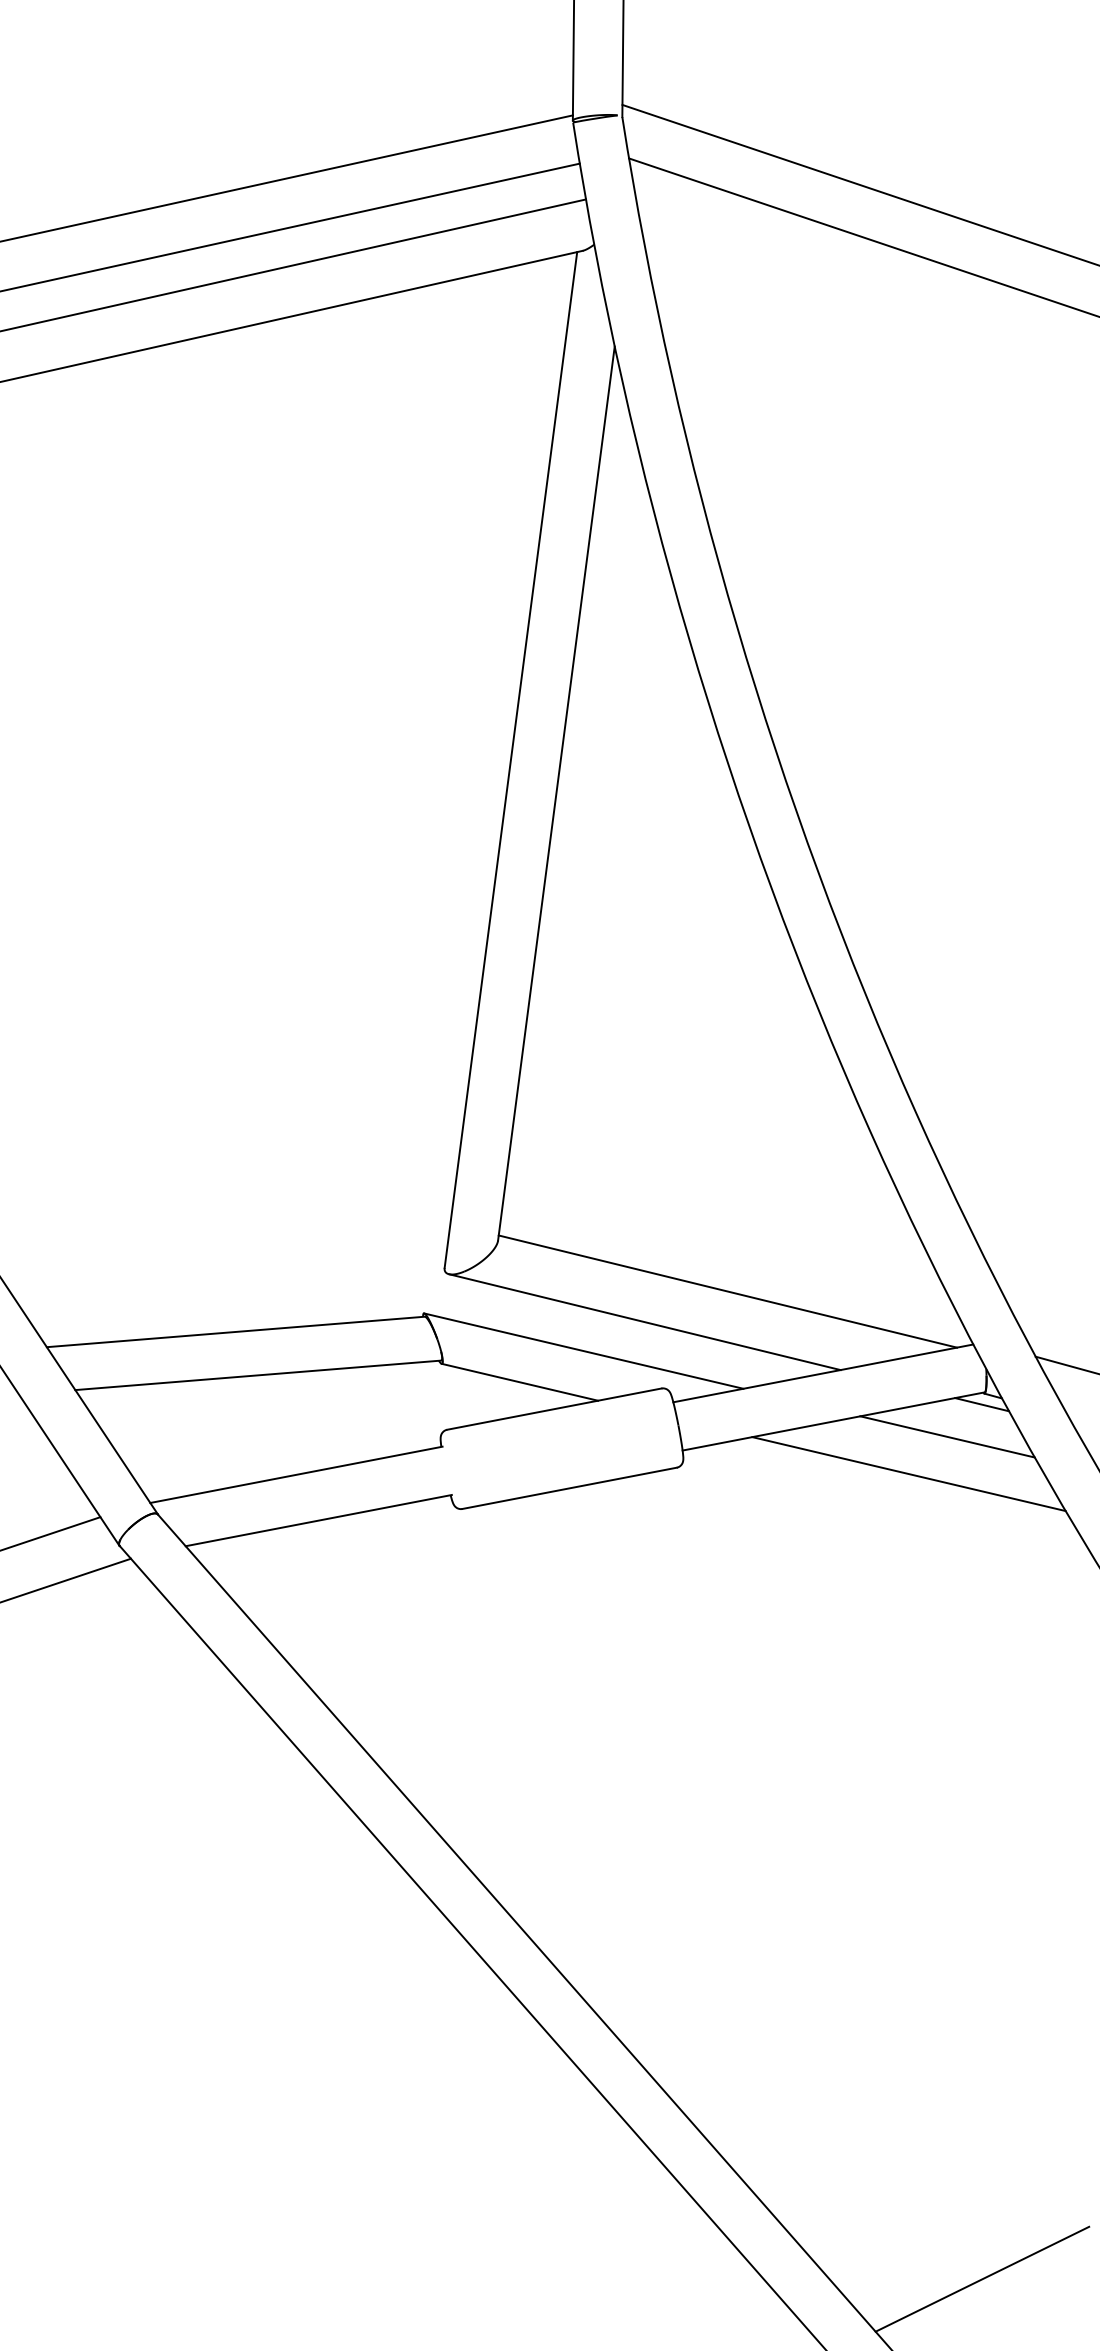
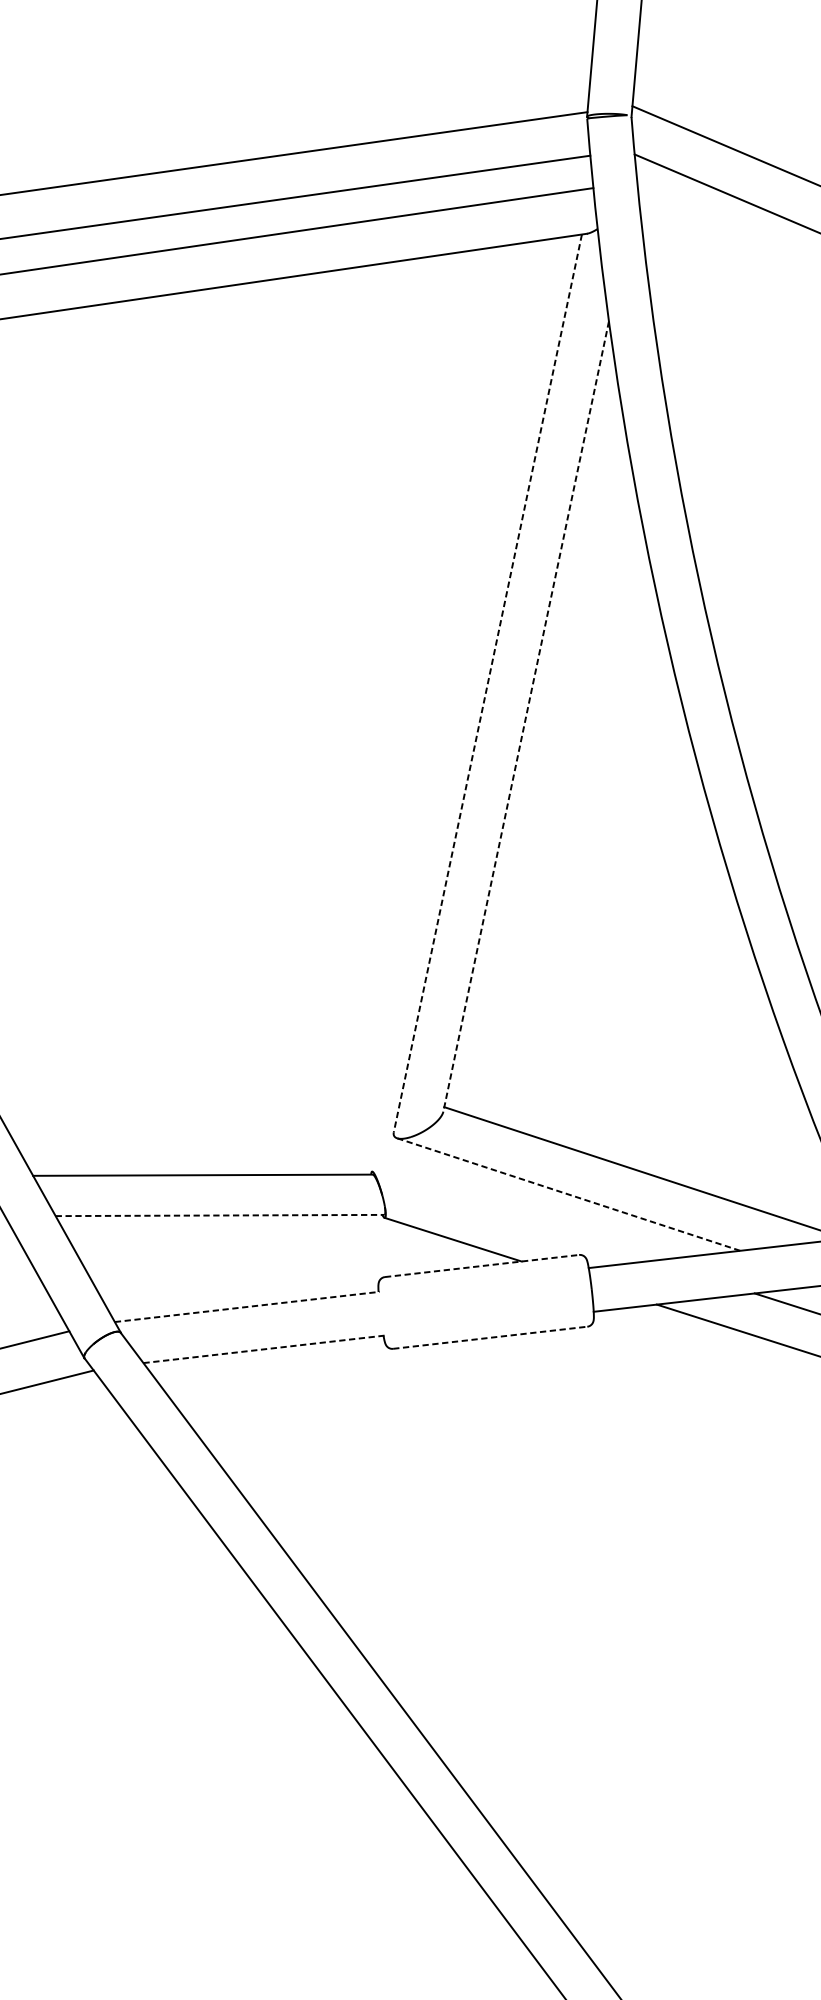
line: (510, 760) -> (487, 683), solid -> dashed
line: (556, 793) -> (526, 716), solid -> dashed
line: (644, 1322) -> (568, 1194), solid -> dashed
line: (583, 1350) -> (512, 1215), removed
line: (258, 1375) -> (220, 1215), solid -> dashed
line: (554, 1409) -> (482, 1266), solid -> dashed
line: (296, 1474) -> (247, 1306), solid -> dashed
line: (570, 1488) -> (491, 1337), solid -> dashed
line: (318, 1520) -> (263, 1349), solid -> dashed

